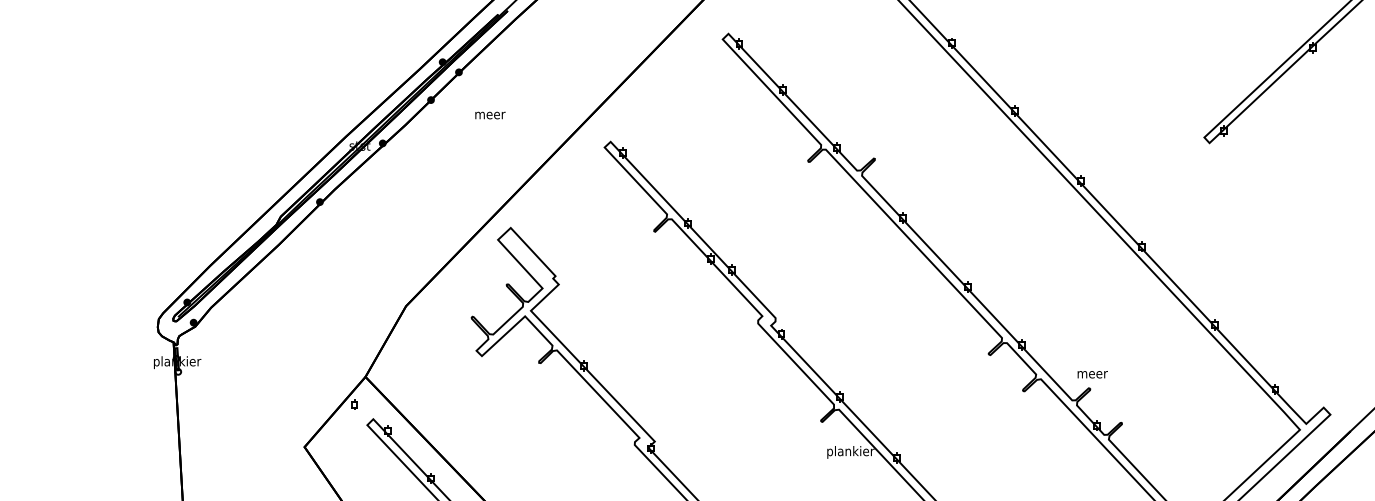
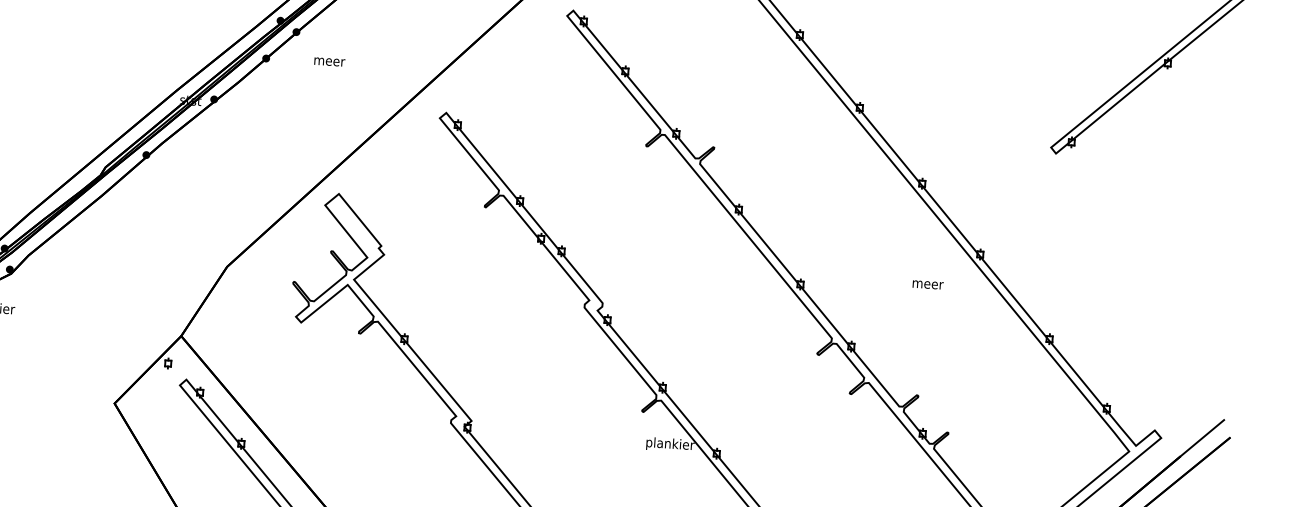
text: (490, 115) -> (329, 62), moved
text: (1092, 374) -> (927, 284), moved

